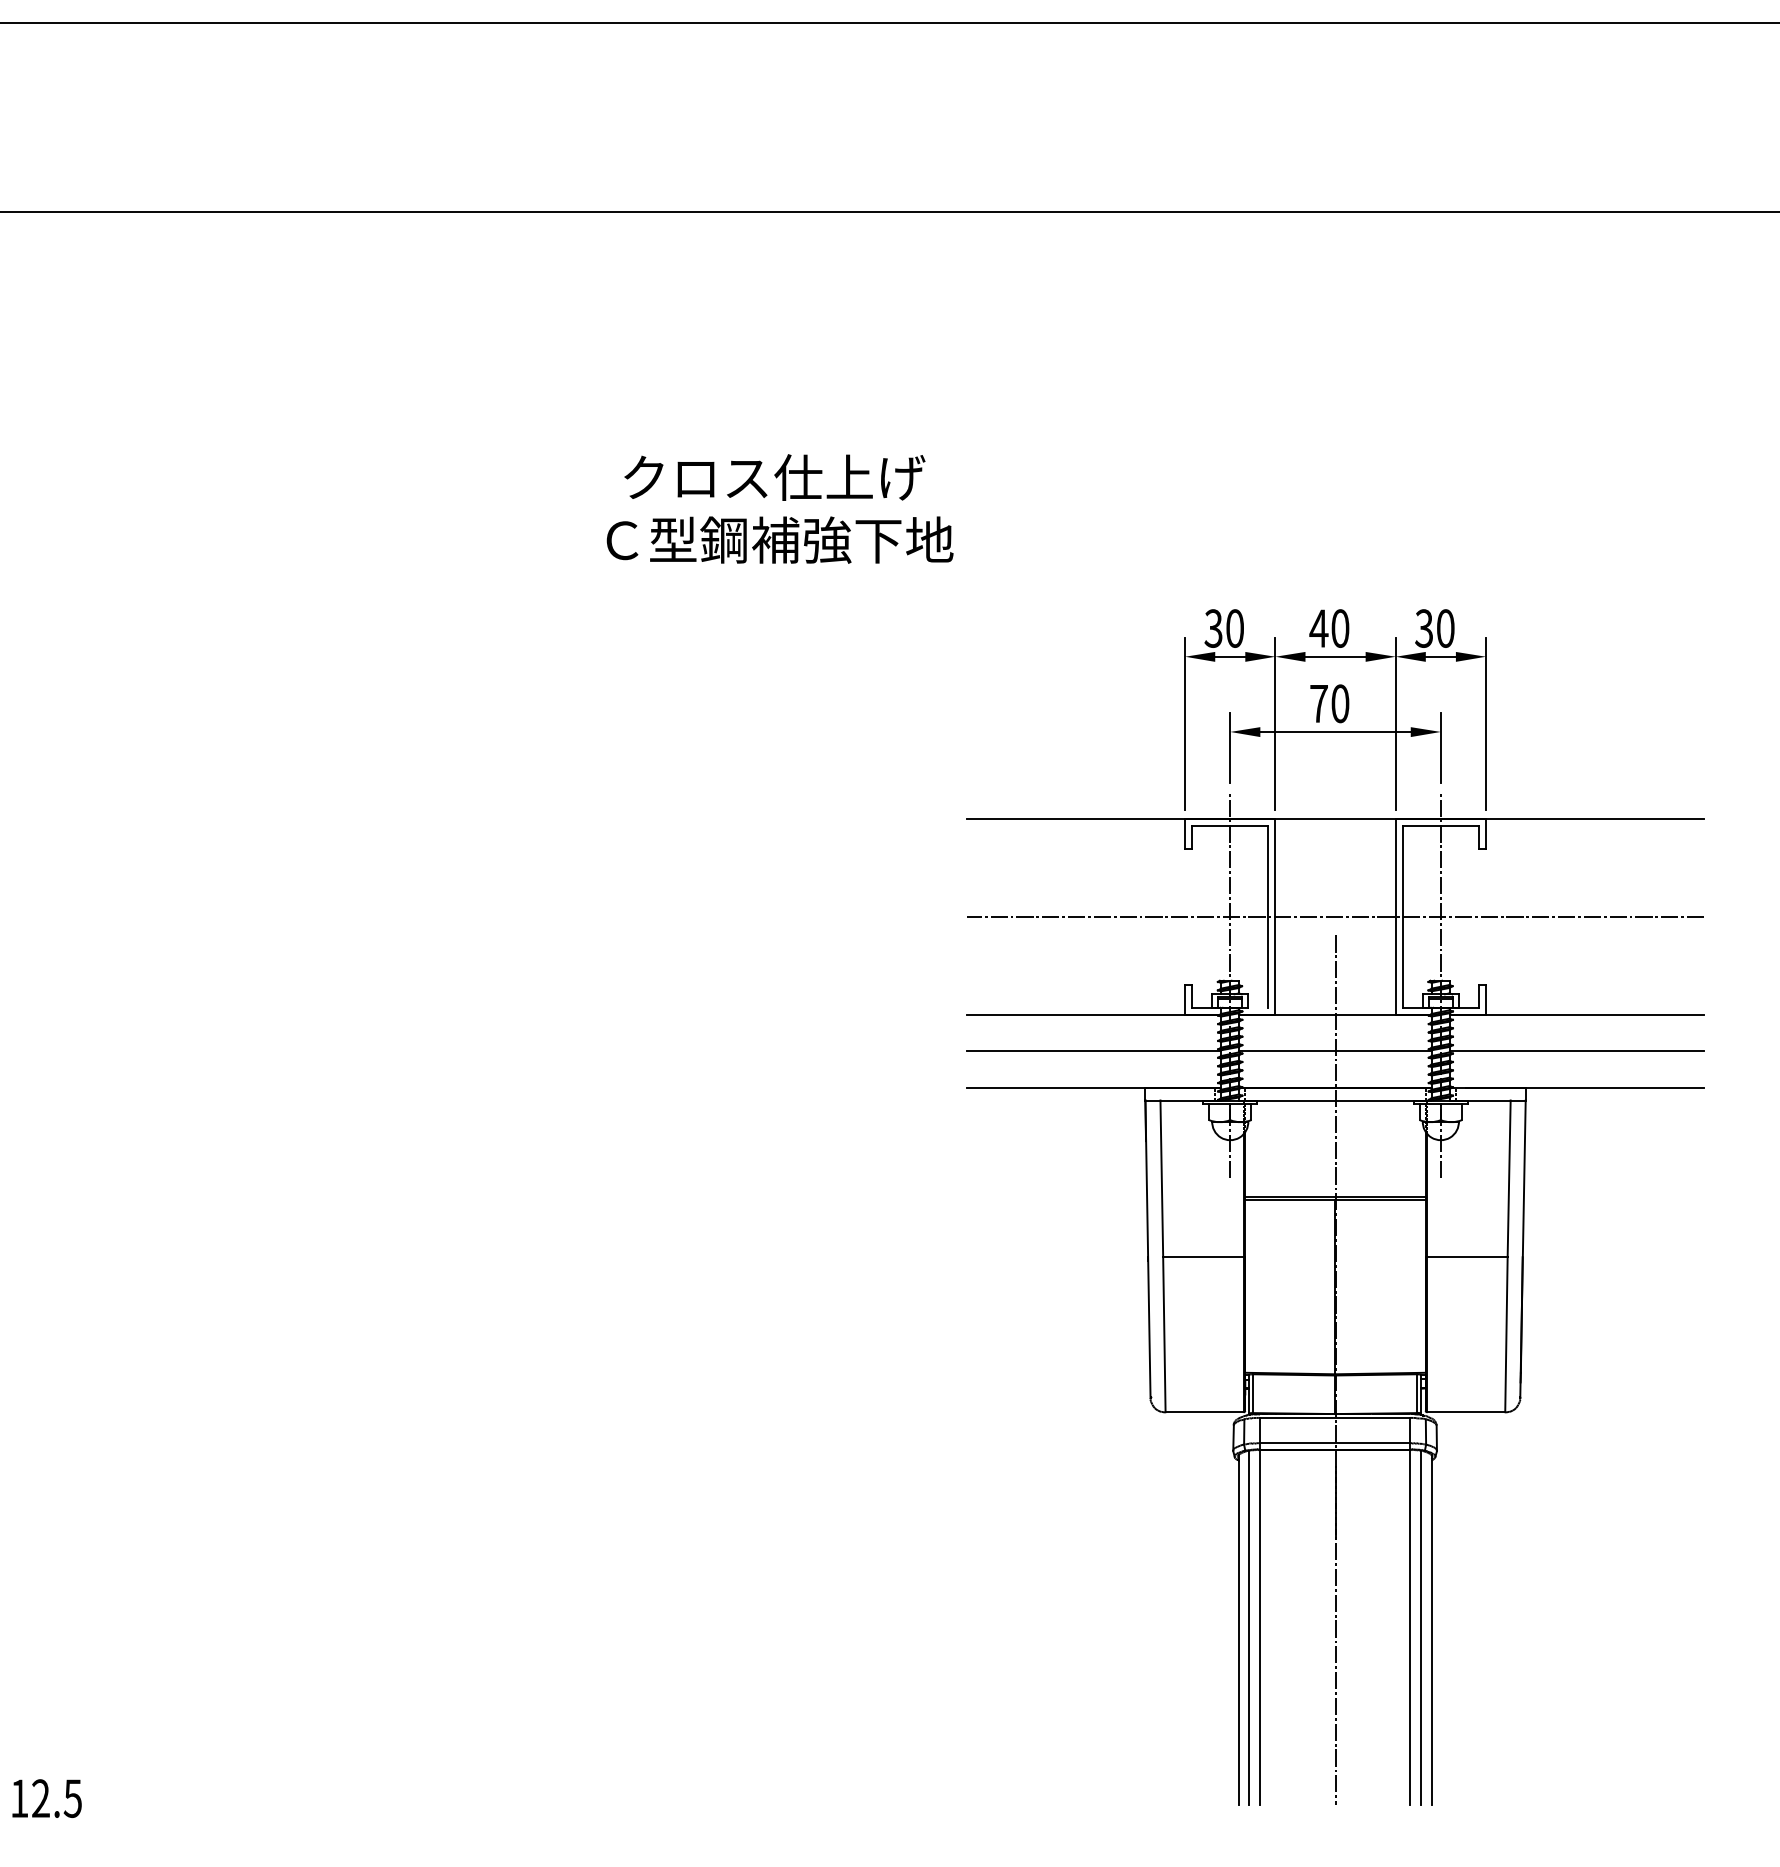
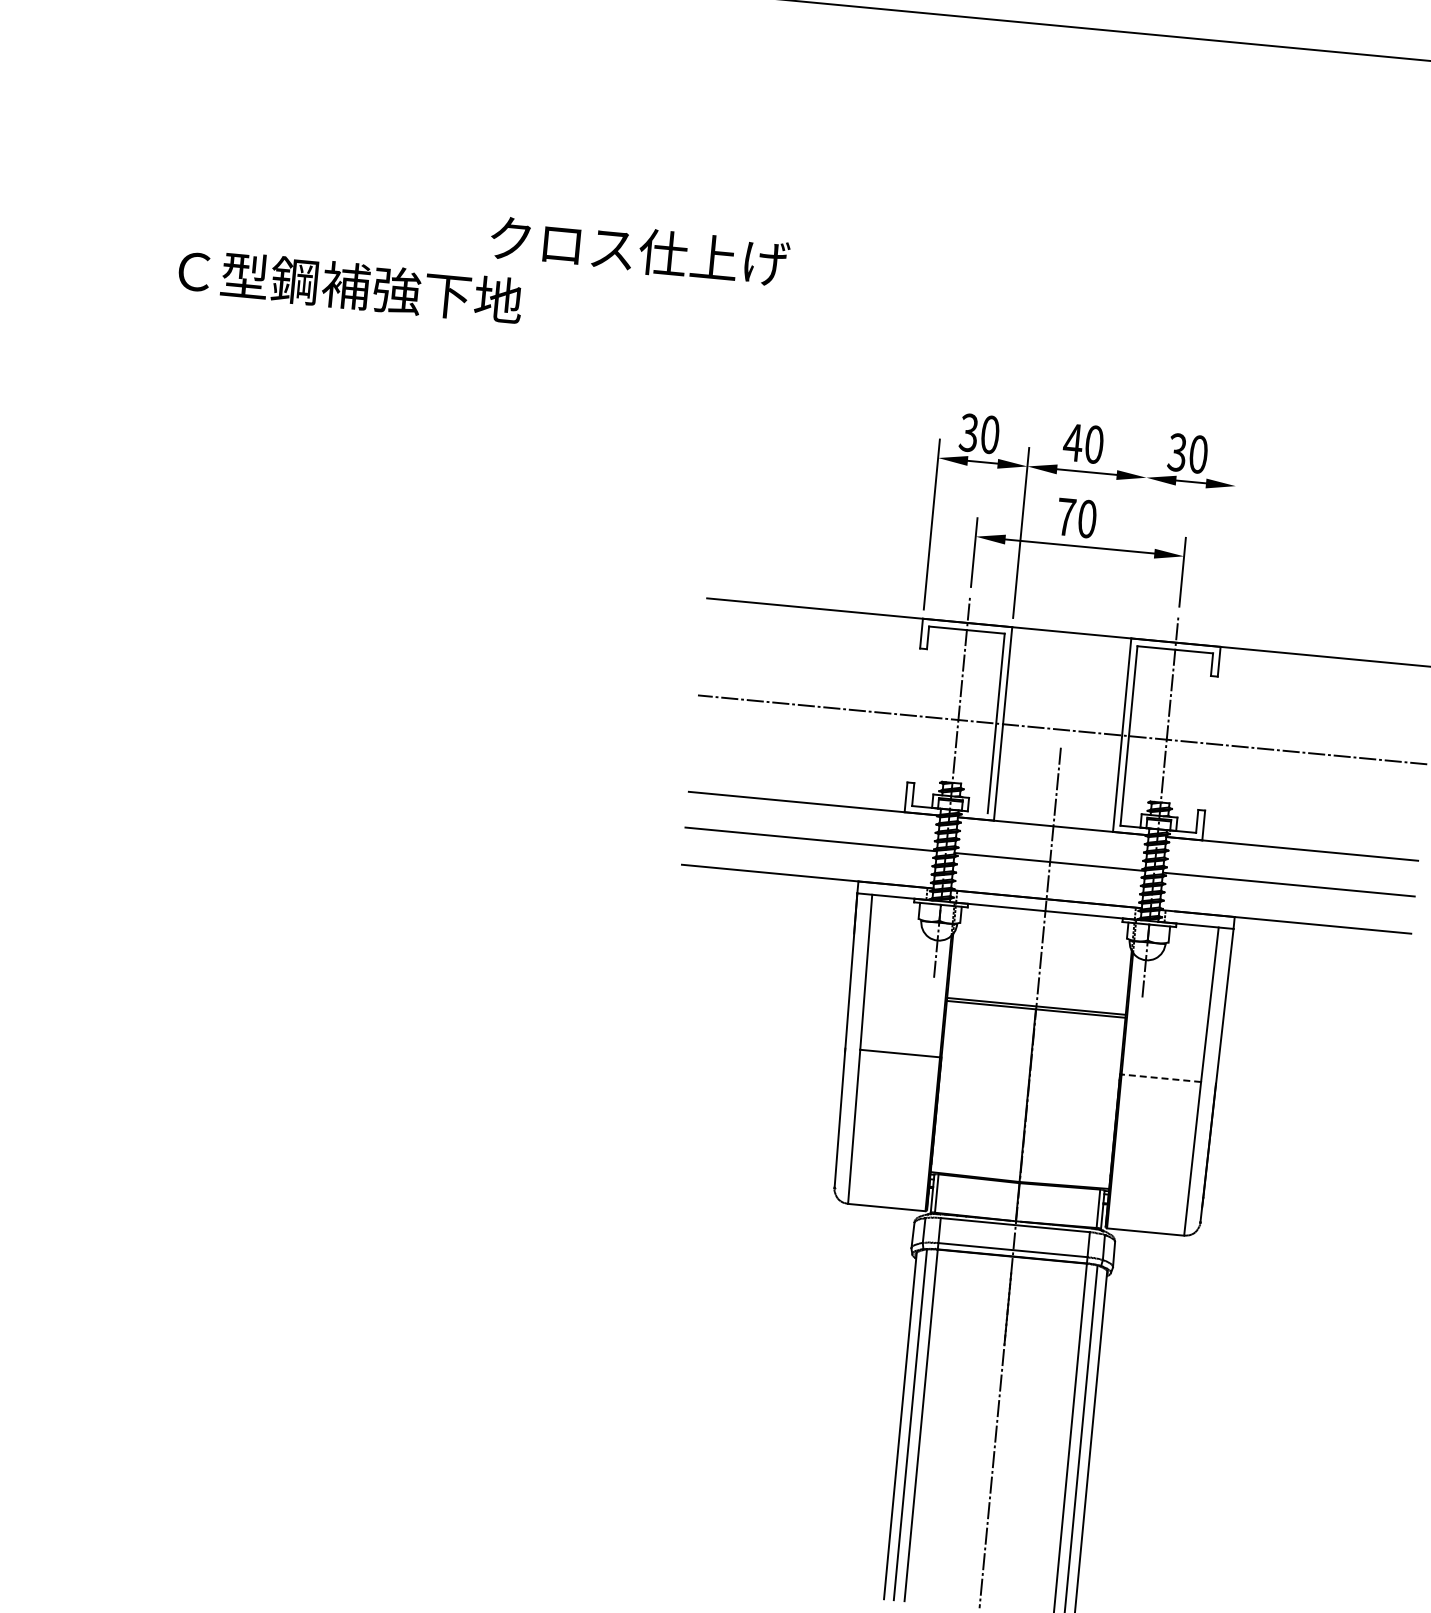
text: (774, 477) -> (639, 250), moved
text: (779, 539) -> (349, 285), moved
line: (1395, 723) -> (1140, 543), removed
line: (1485, 723) -> (1229, 552), removed
line: (1466, 1256) -> (1160, 1077), solid -> dashed

